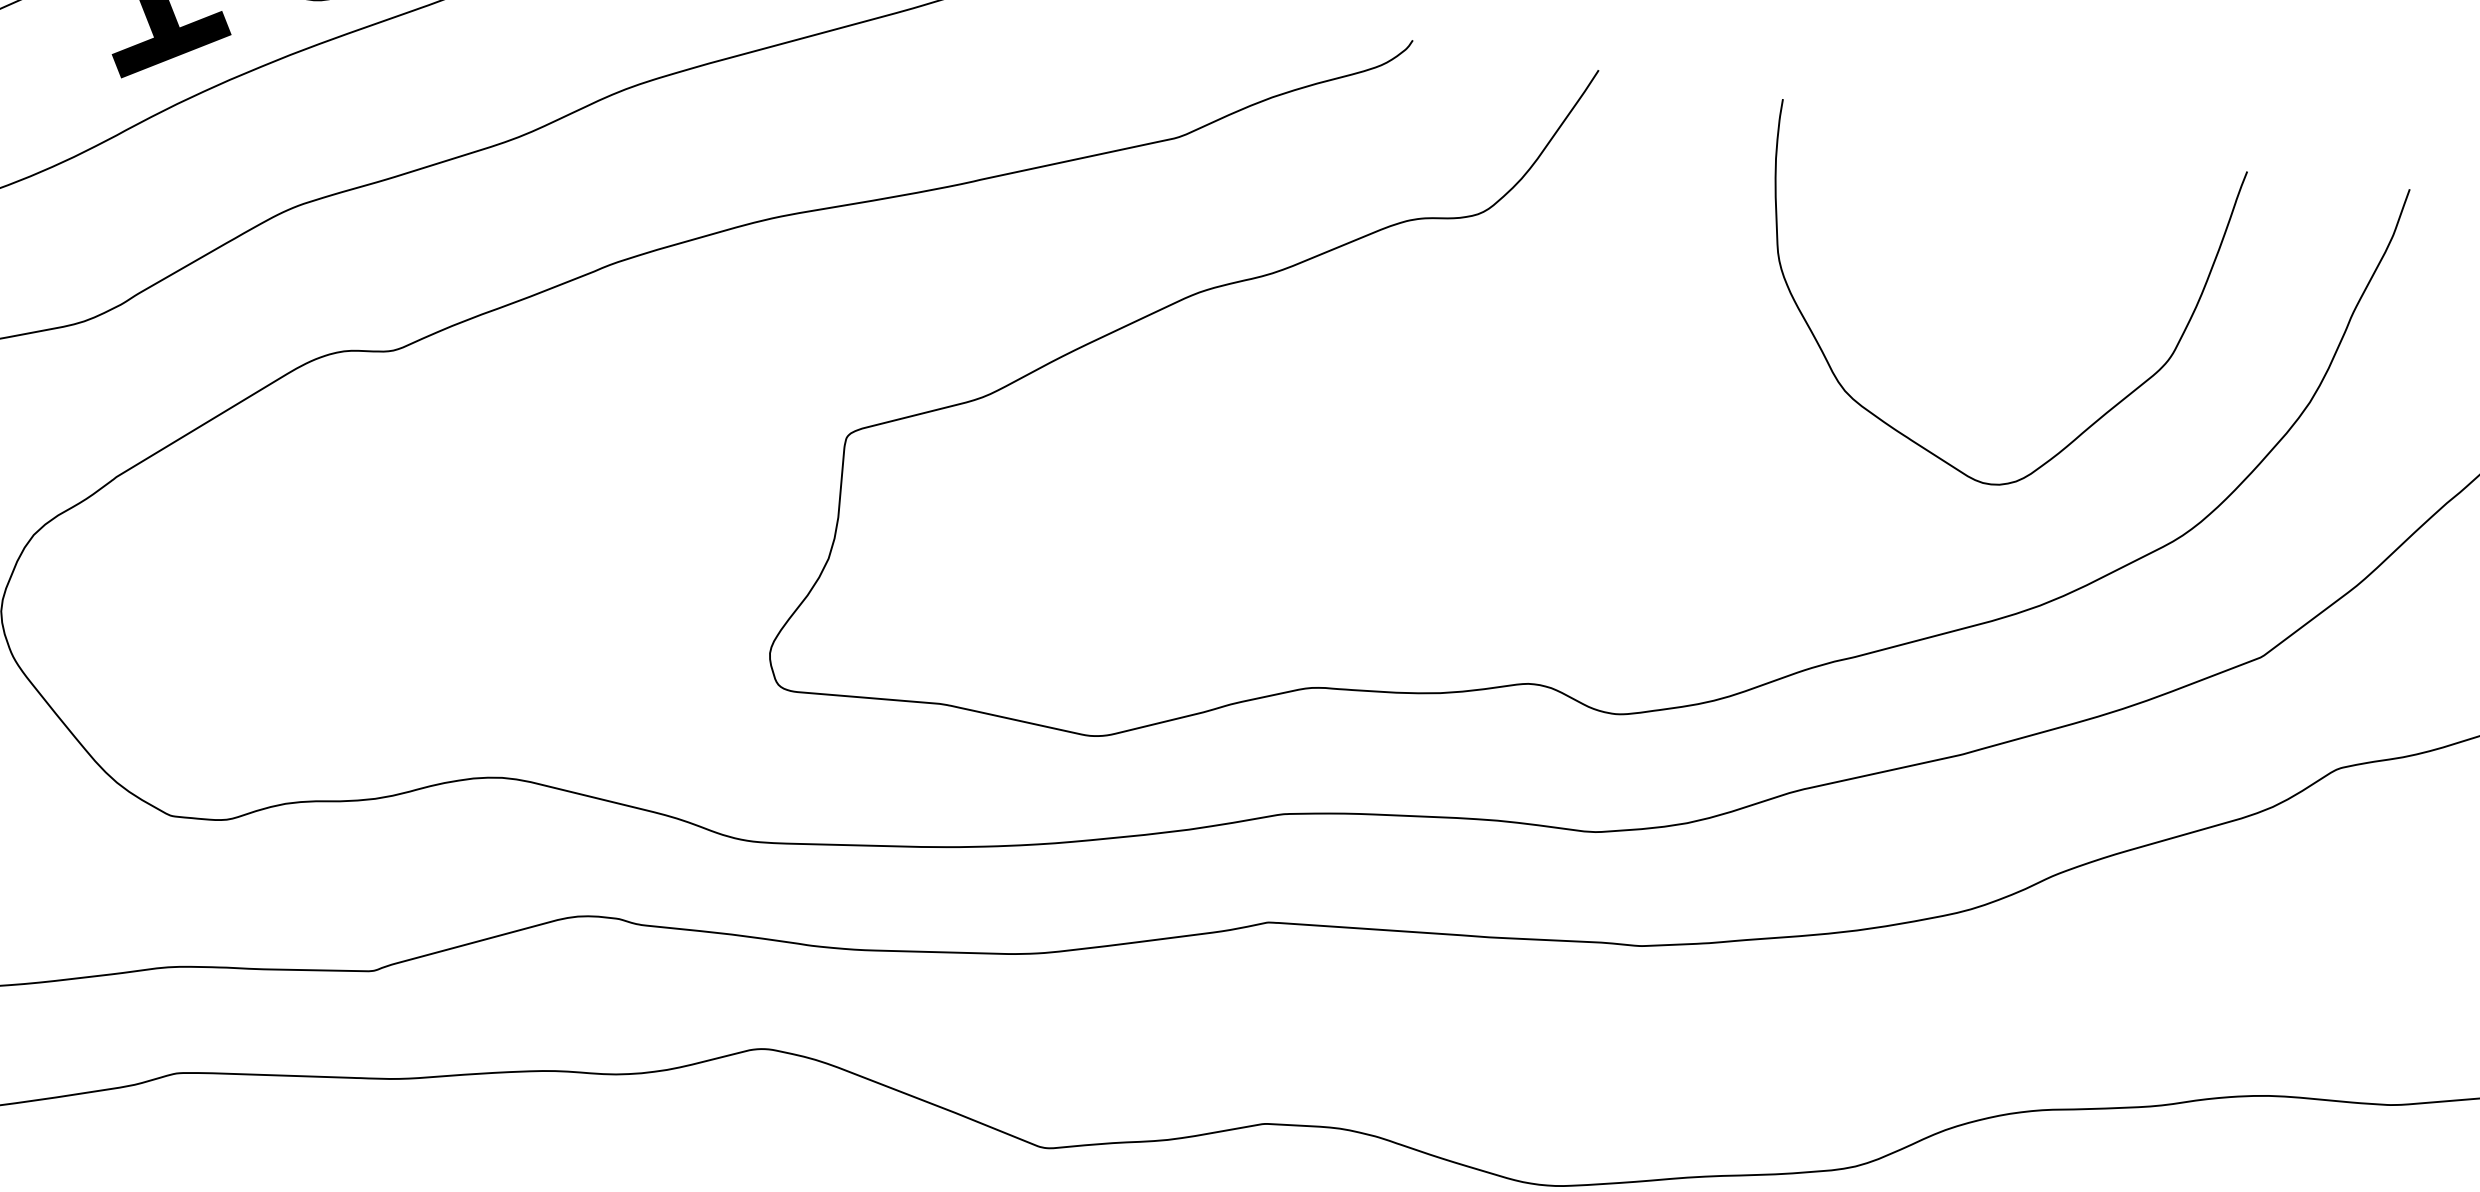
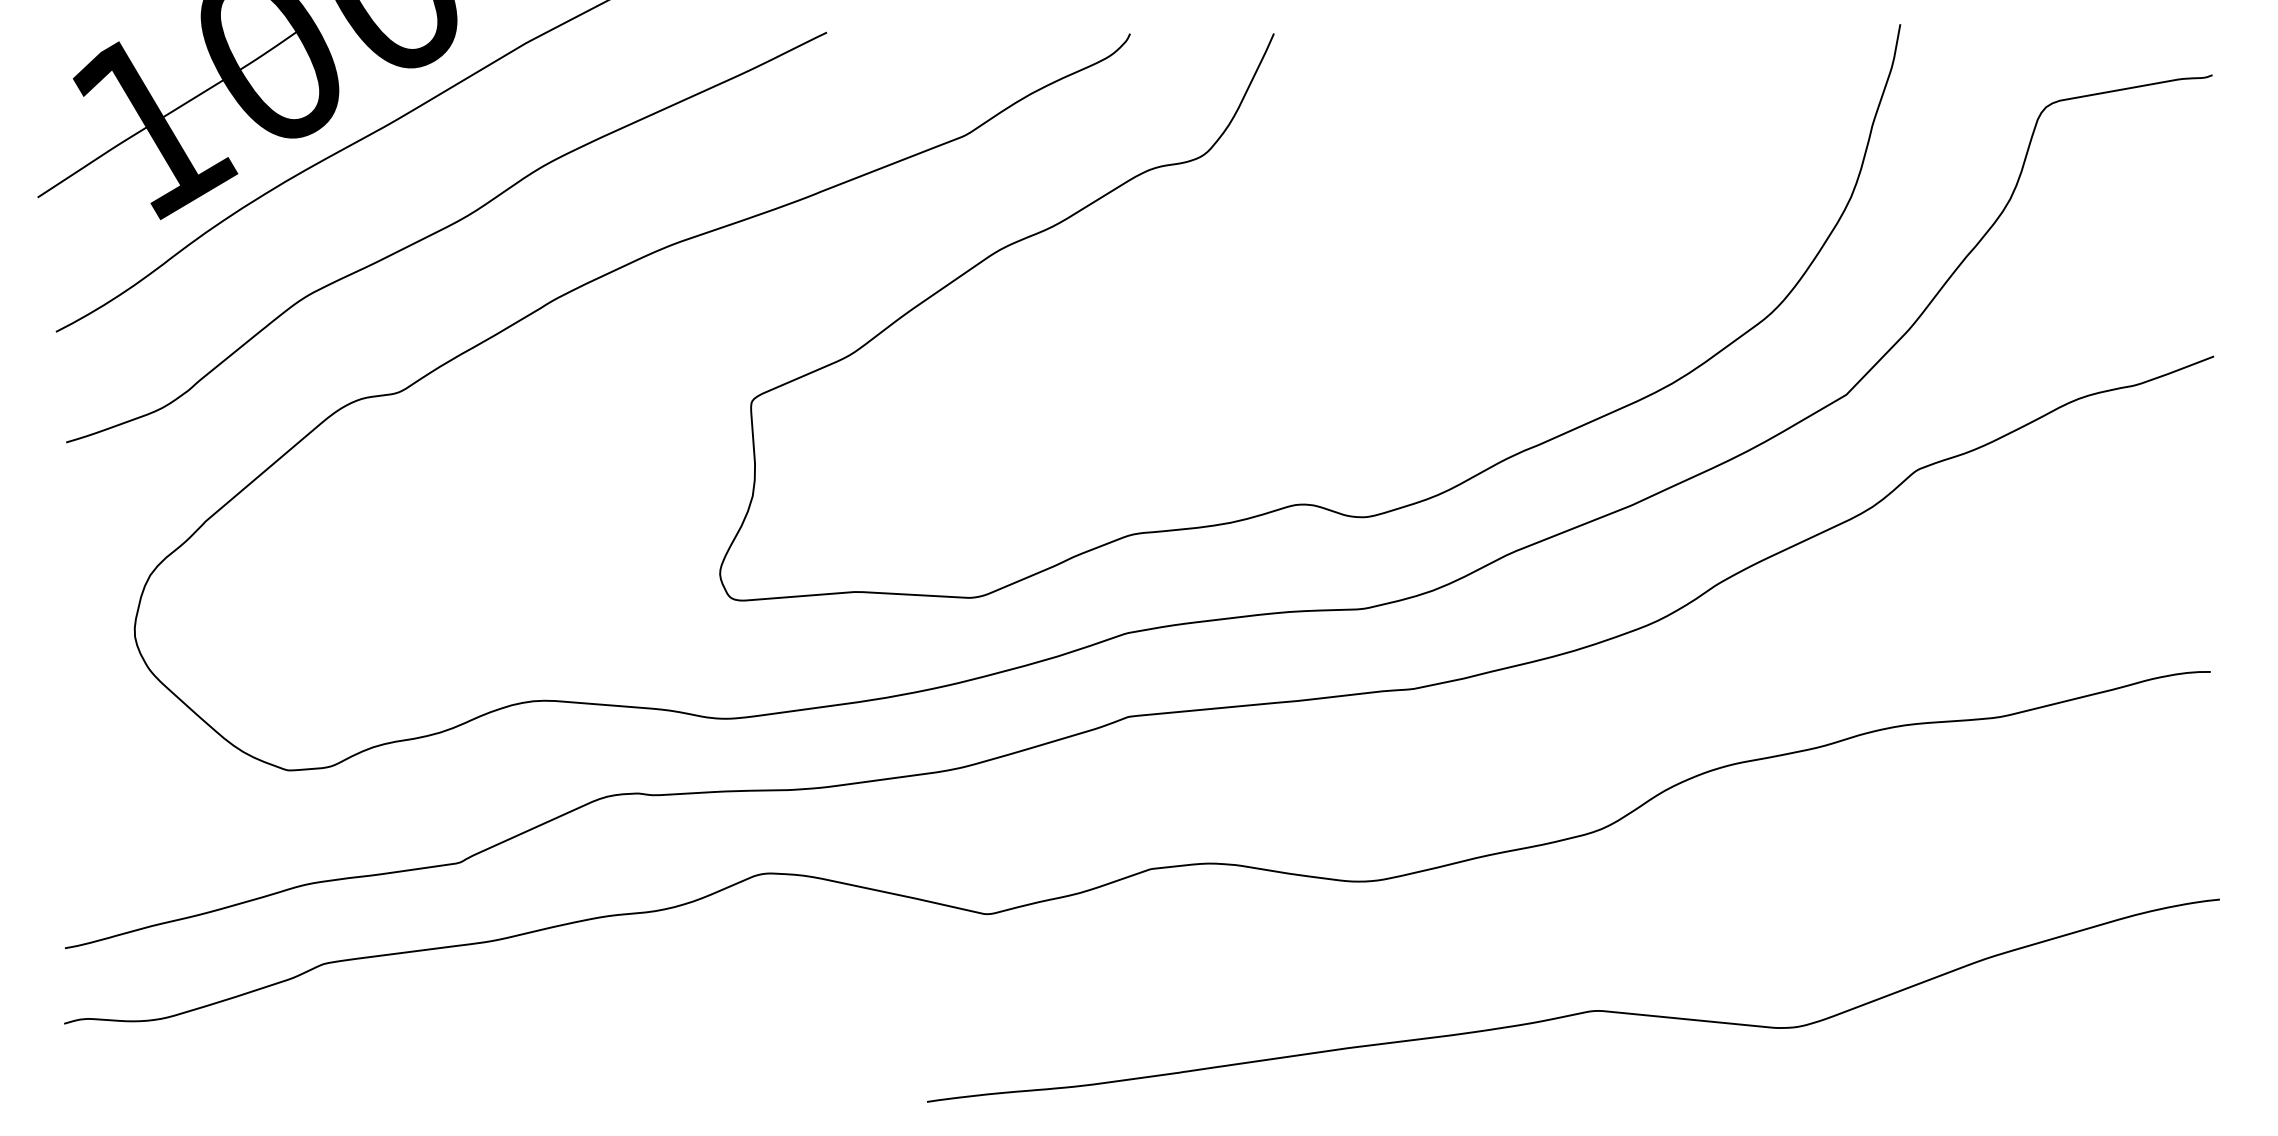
curve: (1907, 435) -> (1551, 271), removed

